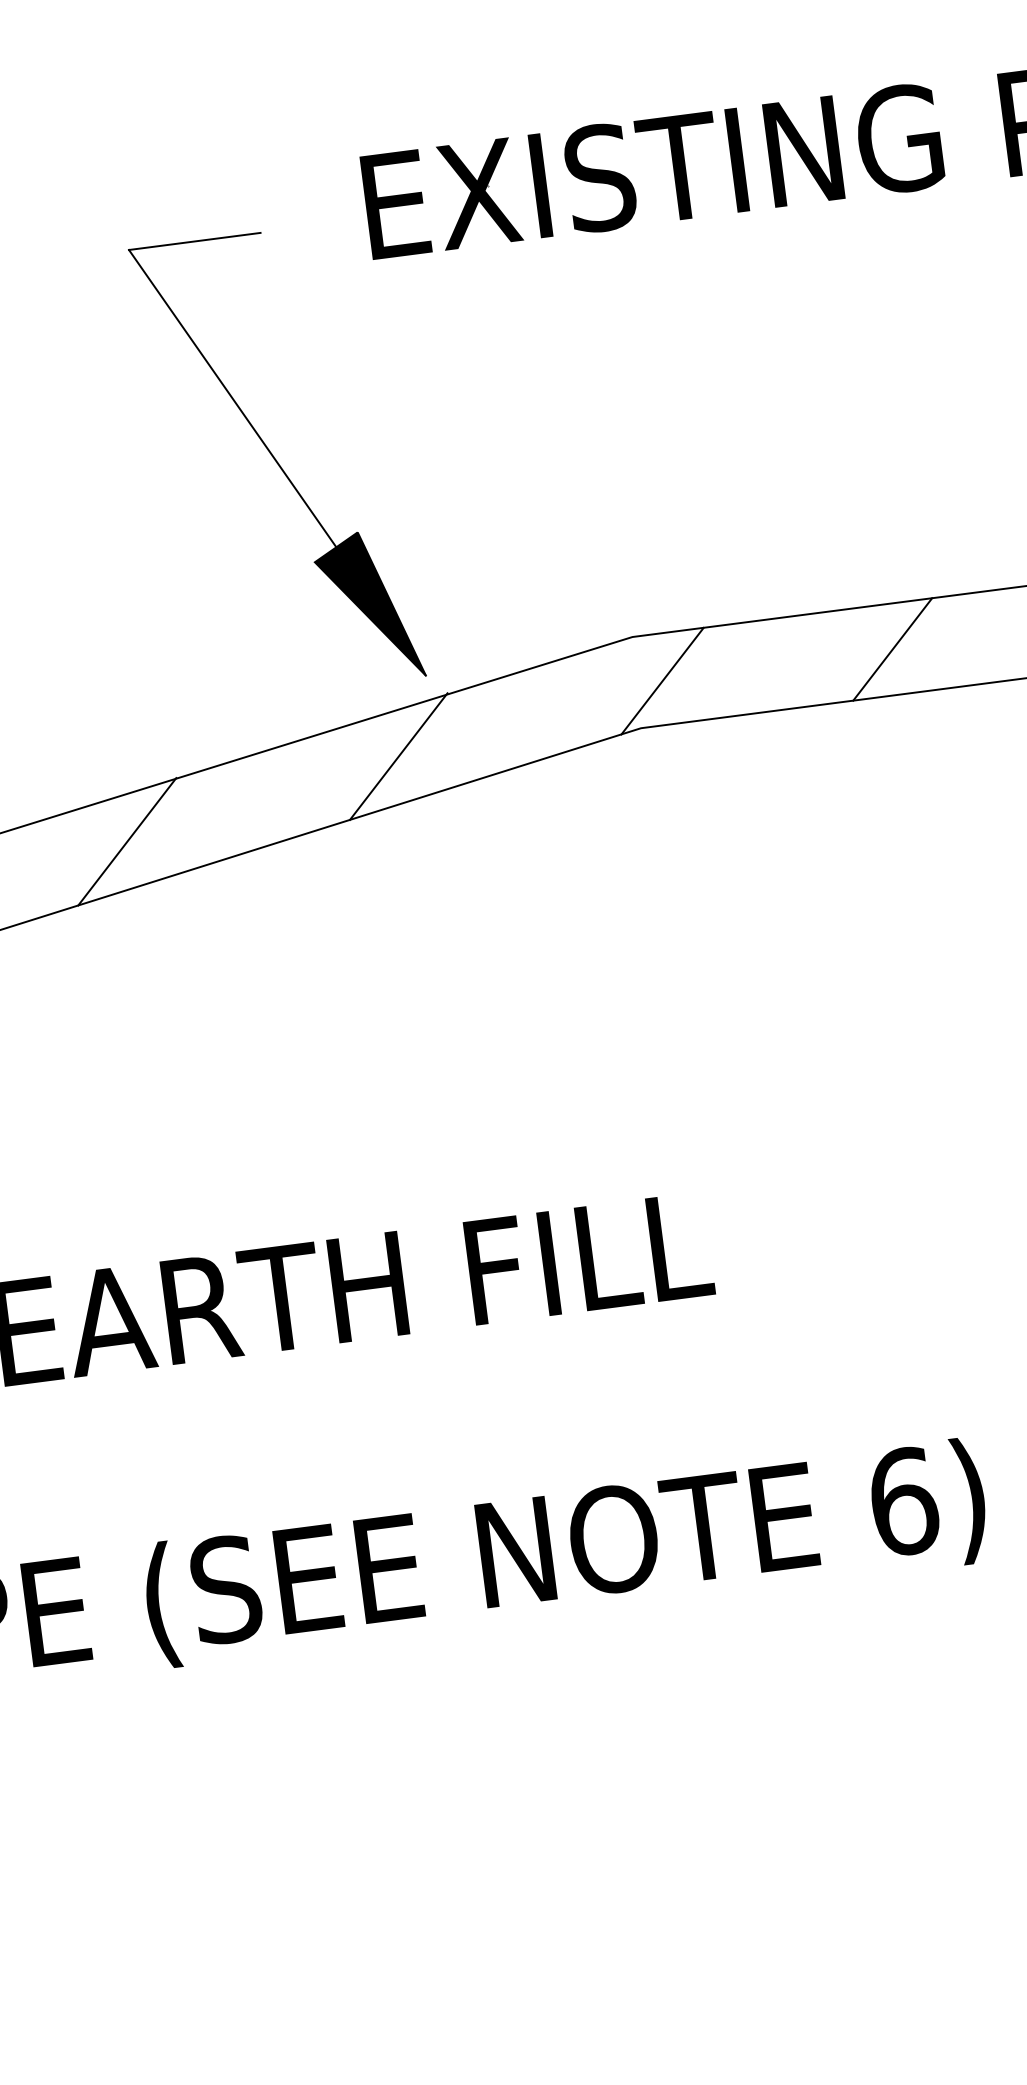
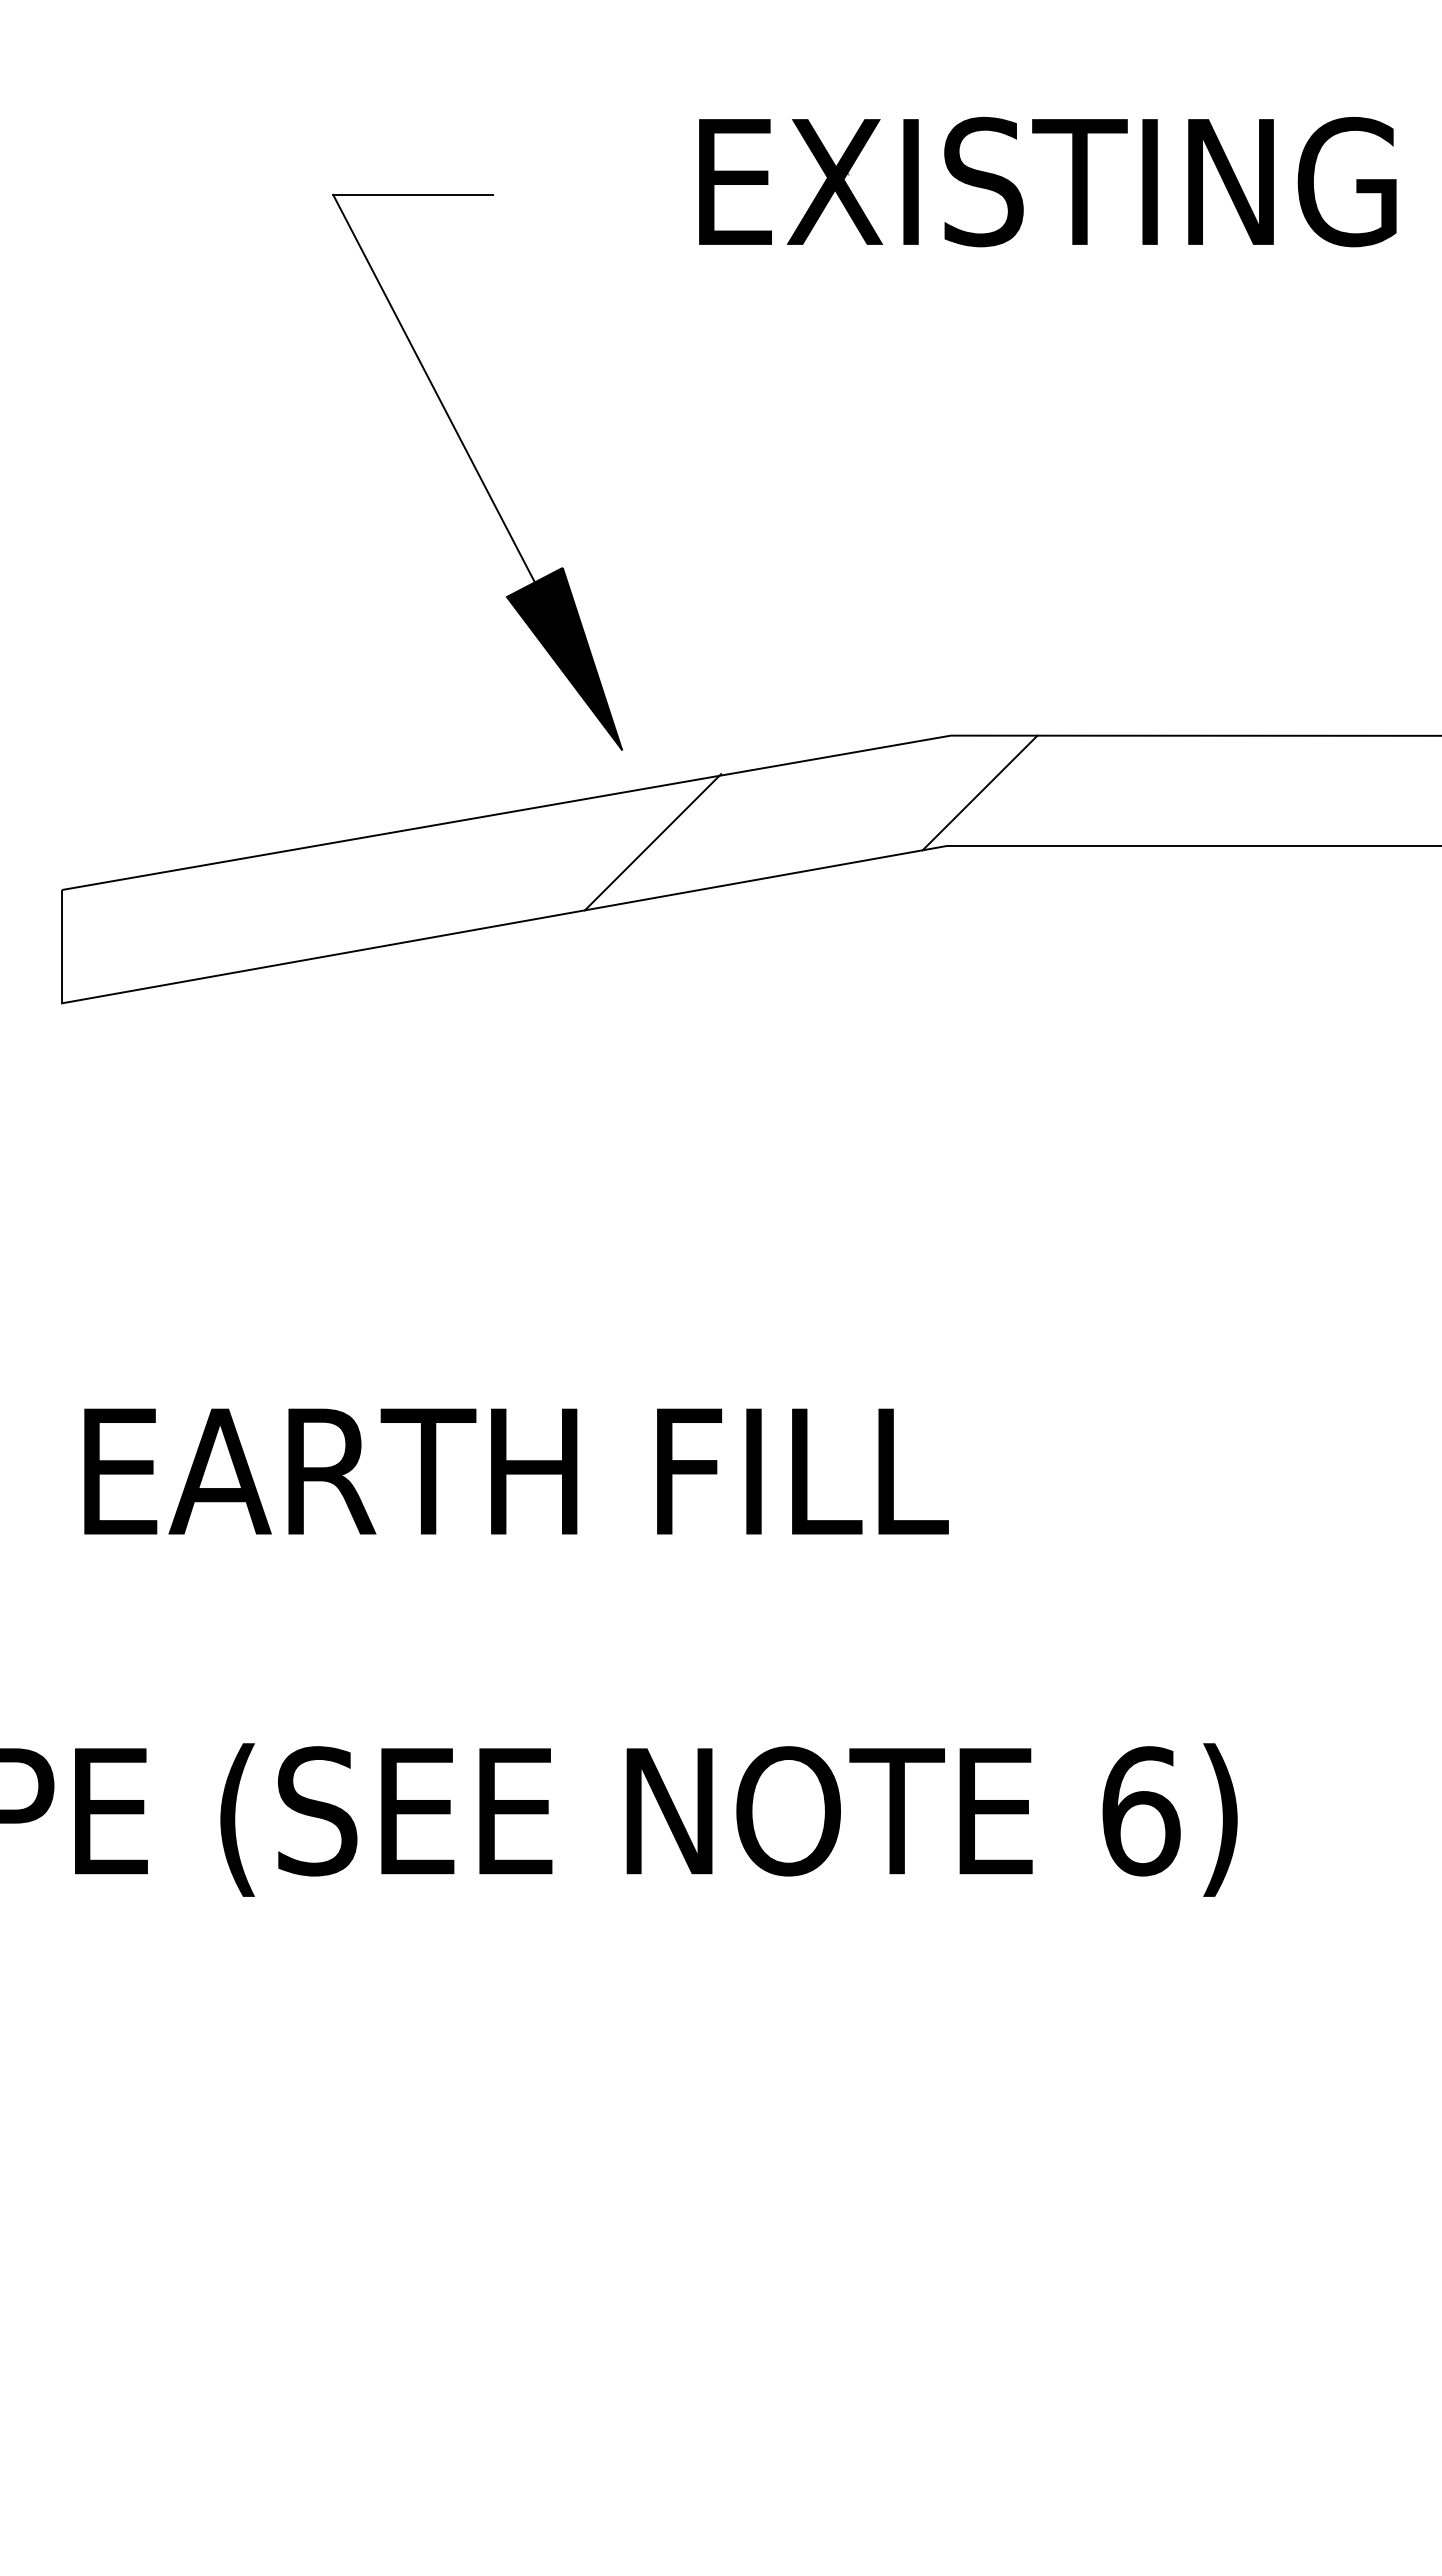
part: (277, 462) -> (477, 471), moved
line: (892, 649) -> (1259, 790), removed
line: (126, 841) -> (314, 901), removed

